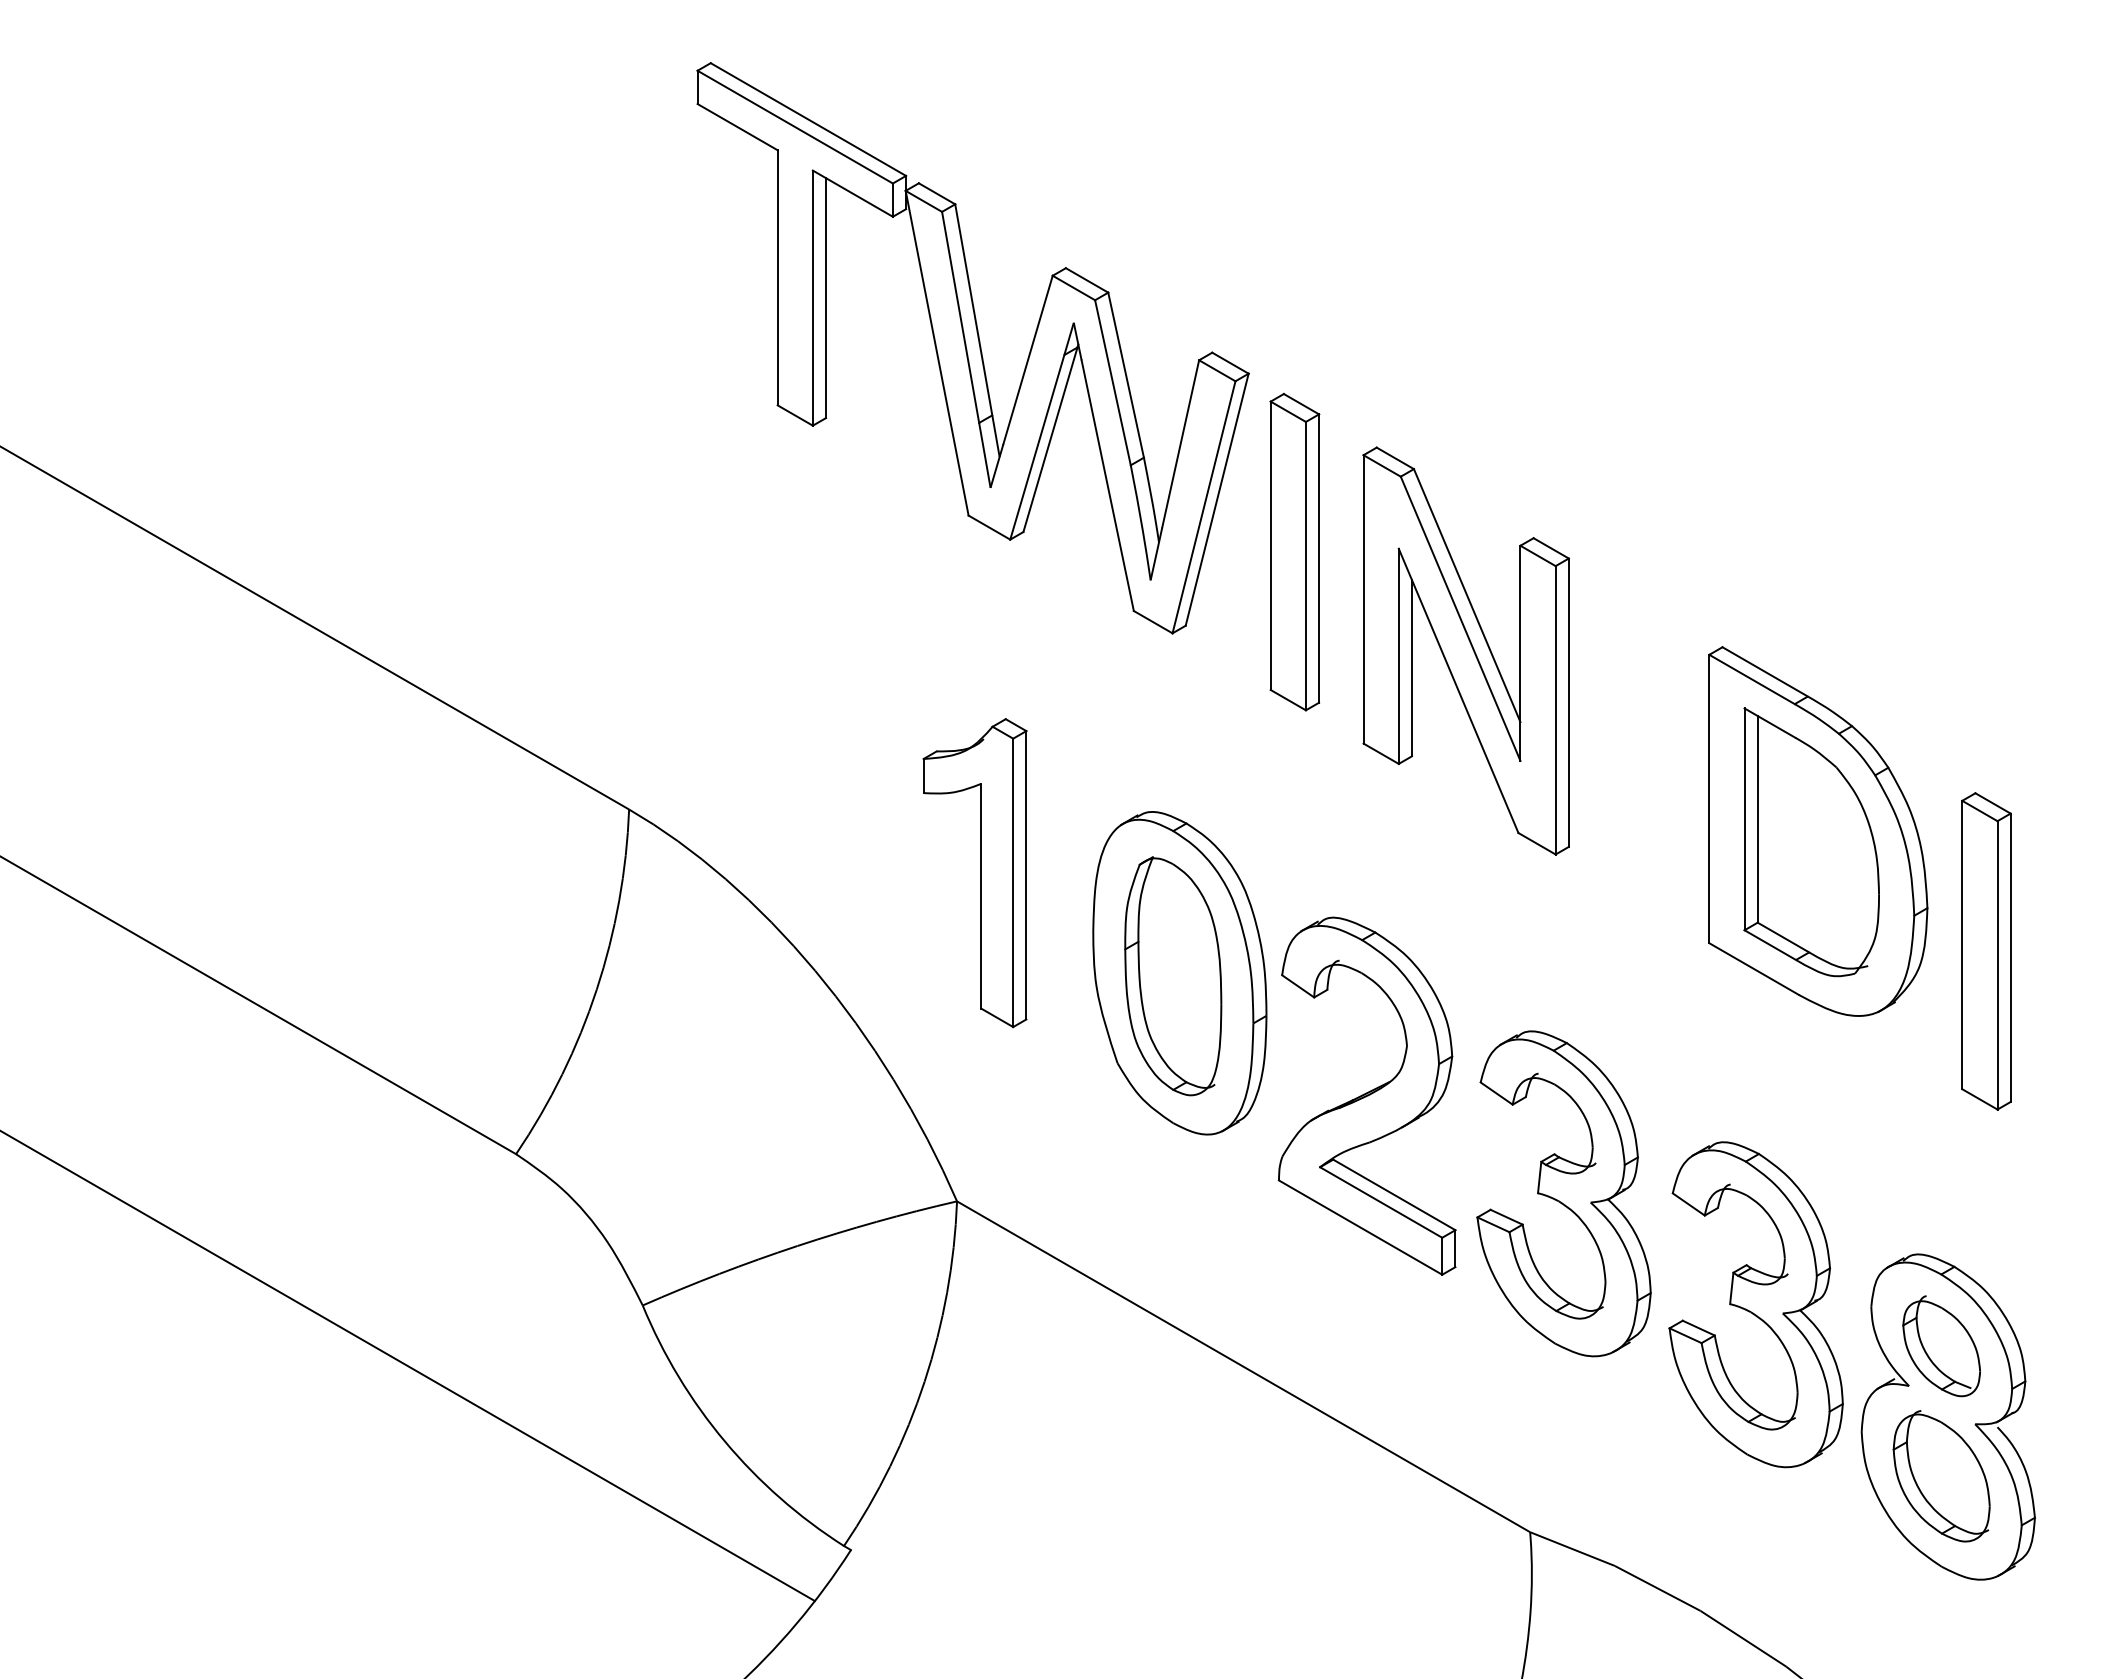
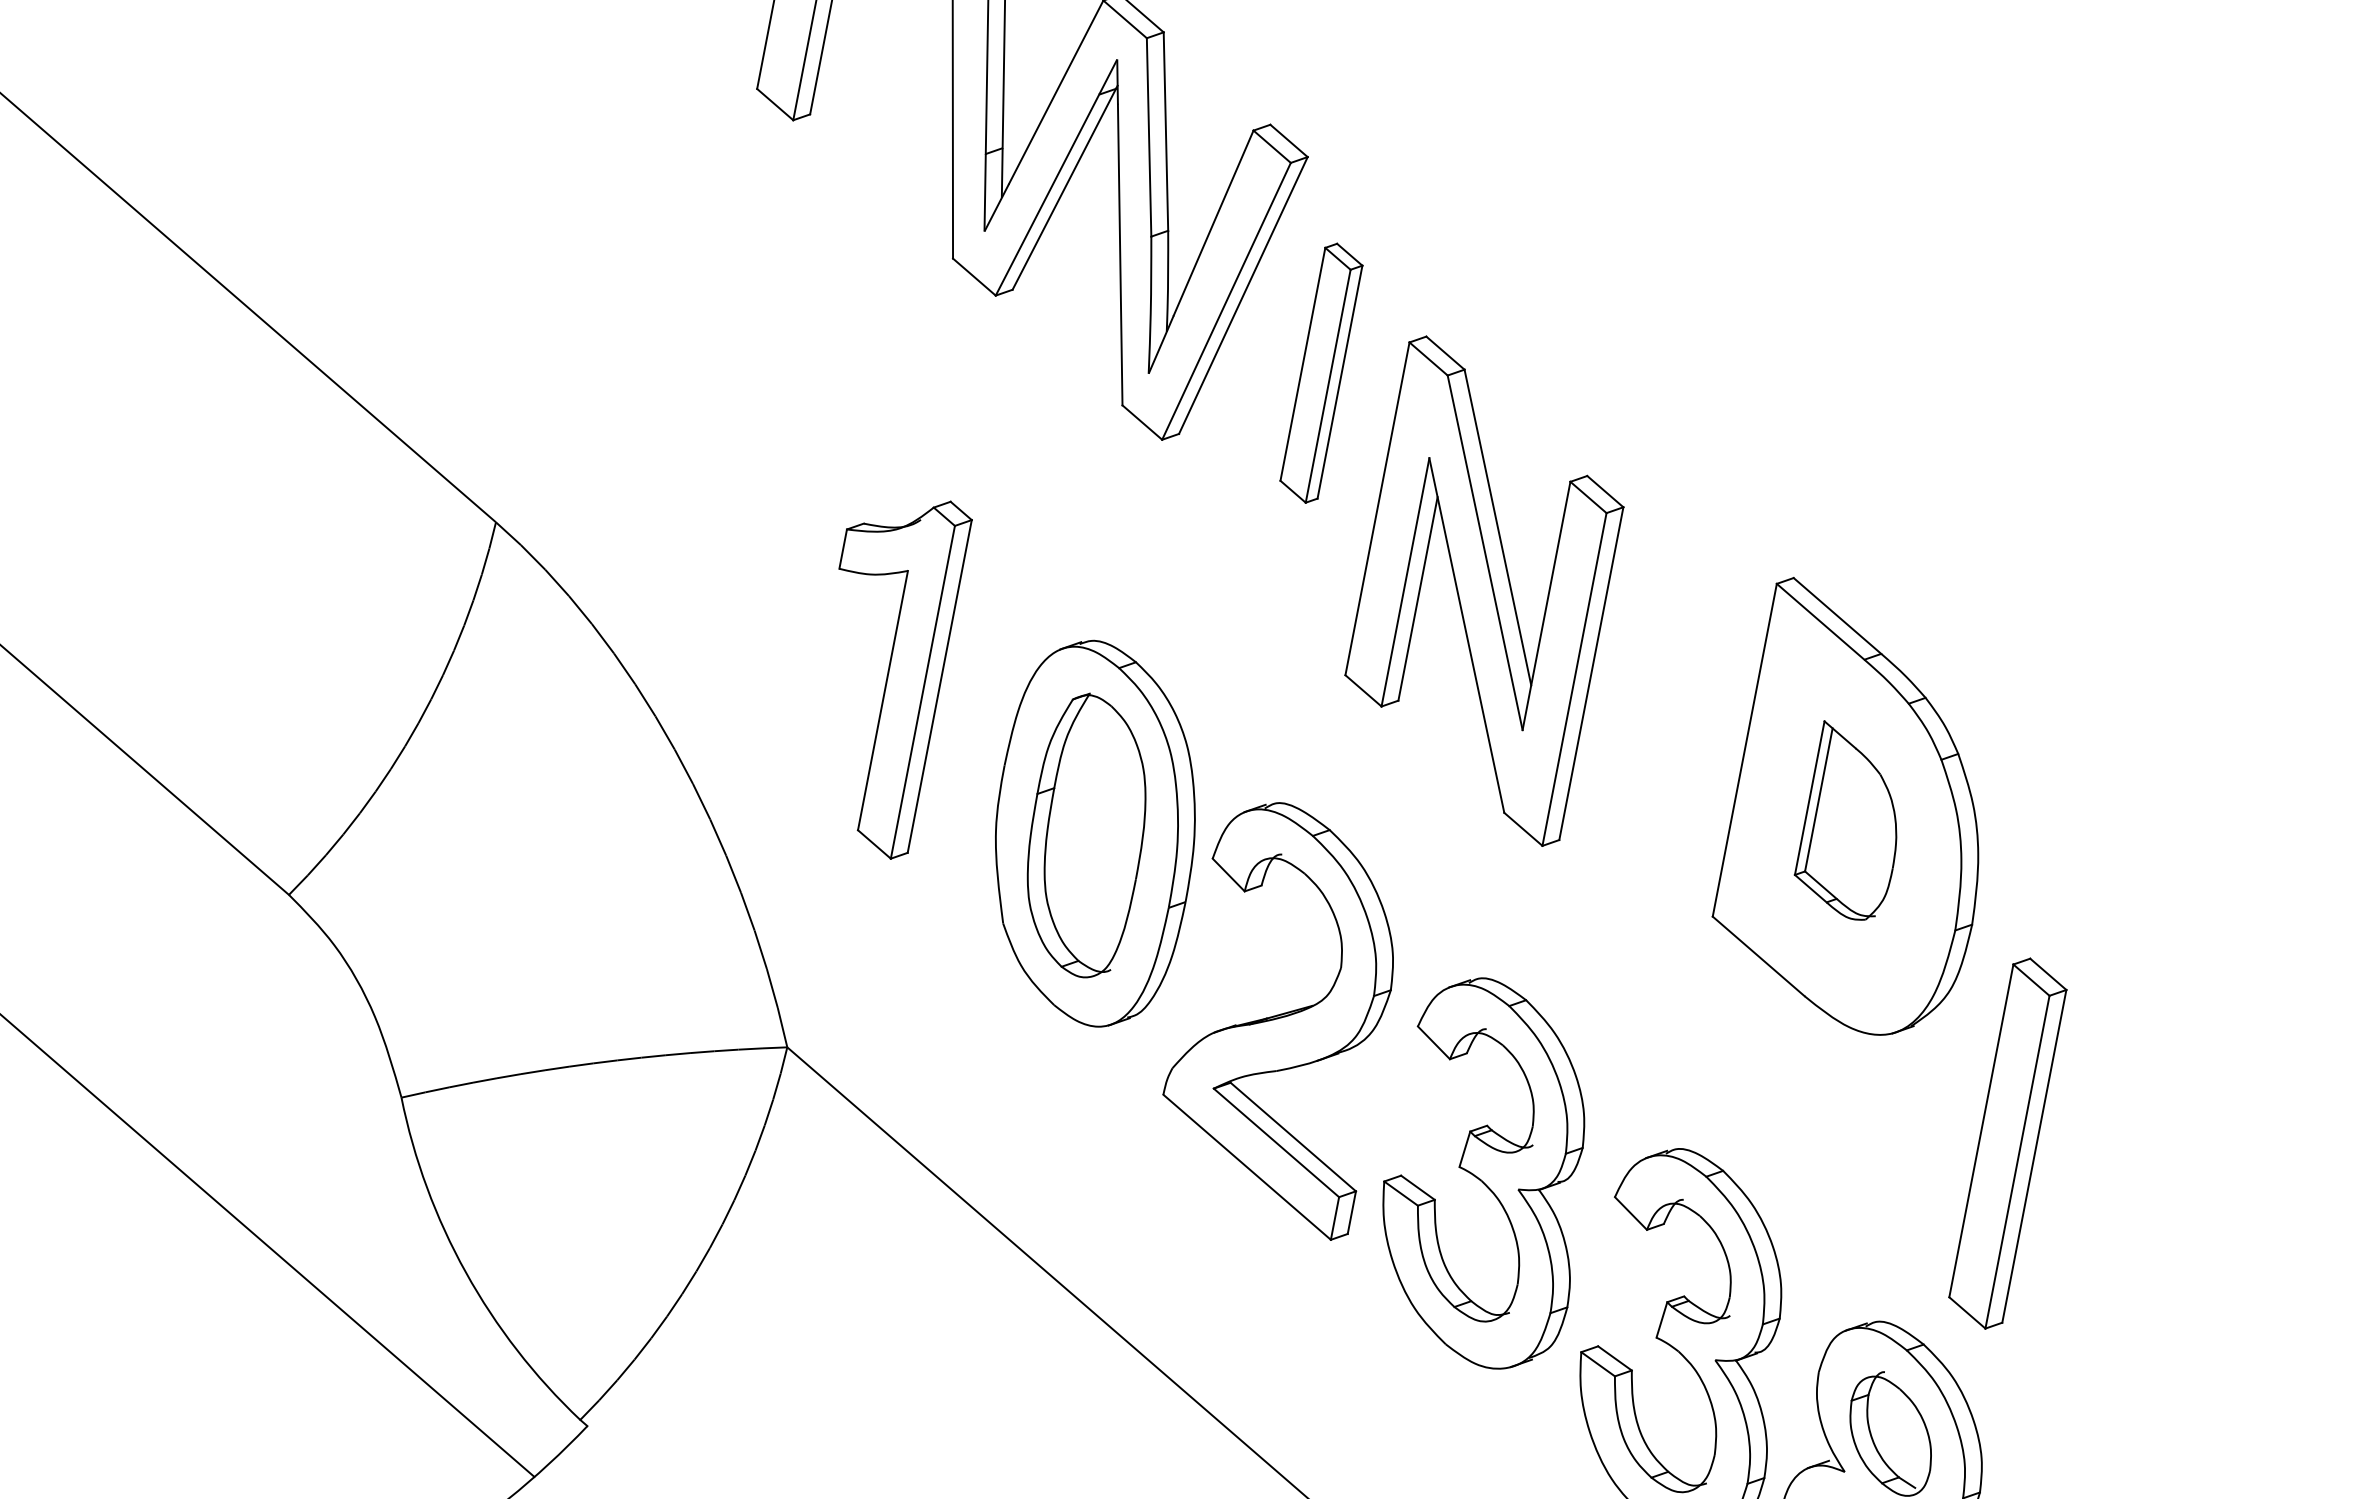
part: (1294, 551) -> (1321, 372), size x0.7
part: (1465, 650) -> (1483, 590), moved
part: (1811, 842) -> (1852, 823), size x0.6
part: (1986, 951) -> (2007, 1143), moved

